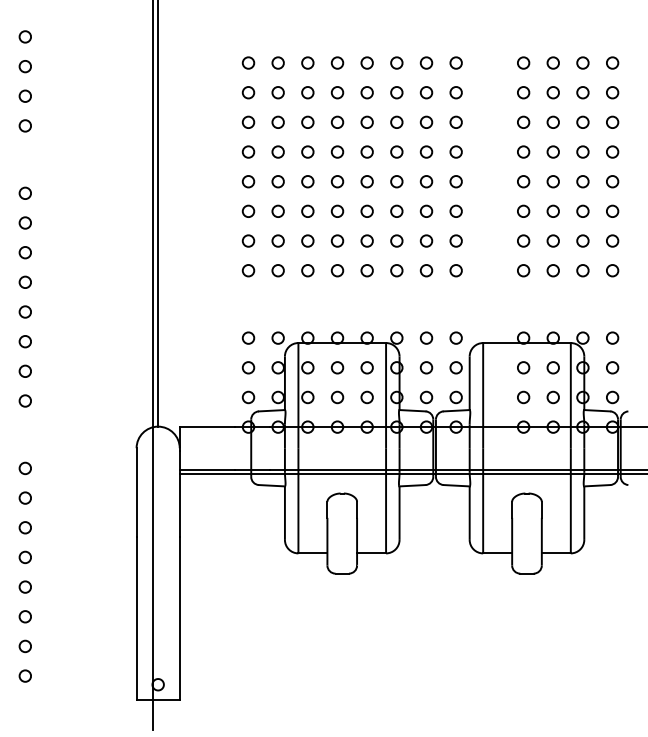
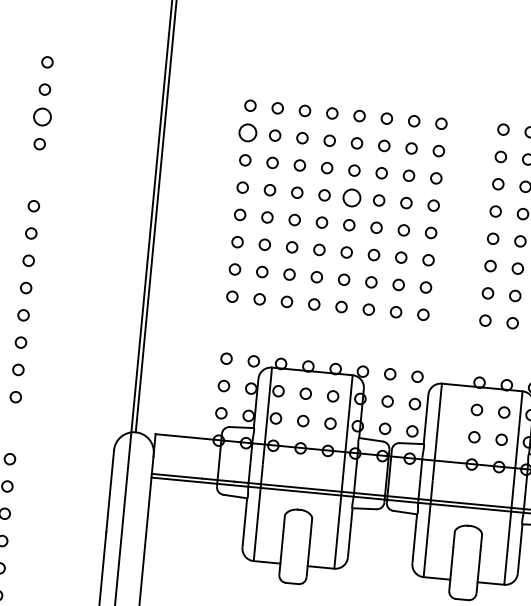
circle: (248, 92) -> (247, 132), size x1.6
circle: (24, 95) -> (41, 116), size x1.6
circle: (366, 151) -> (351, 197), size x1.6

